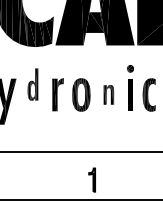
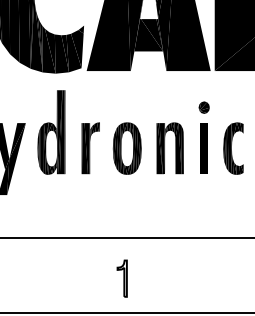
part: (32, 84) -> (50, 132), size x1.67
part: (108, 94) -> (169, 147), size x1.67
part: (91, 179) -> (121, 277), moved

